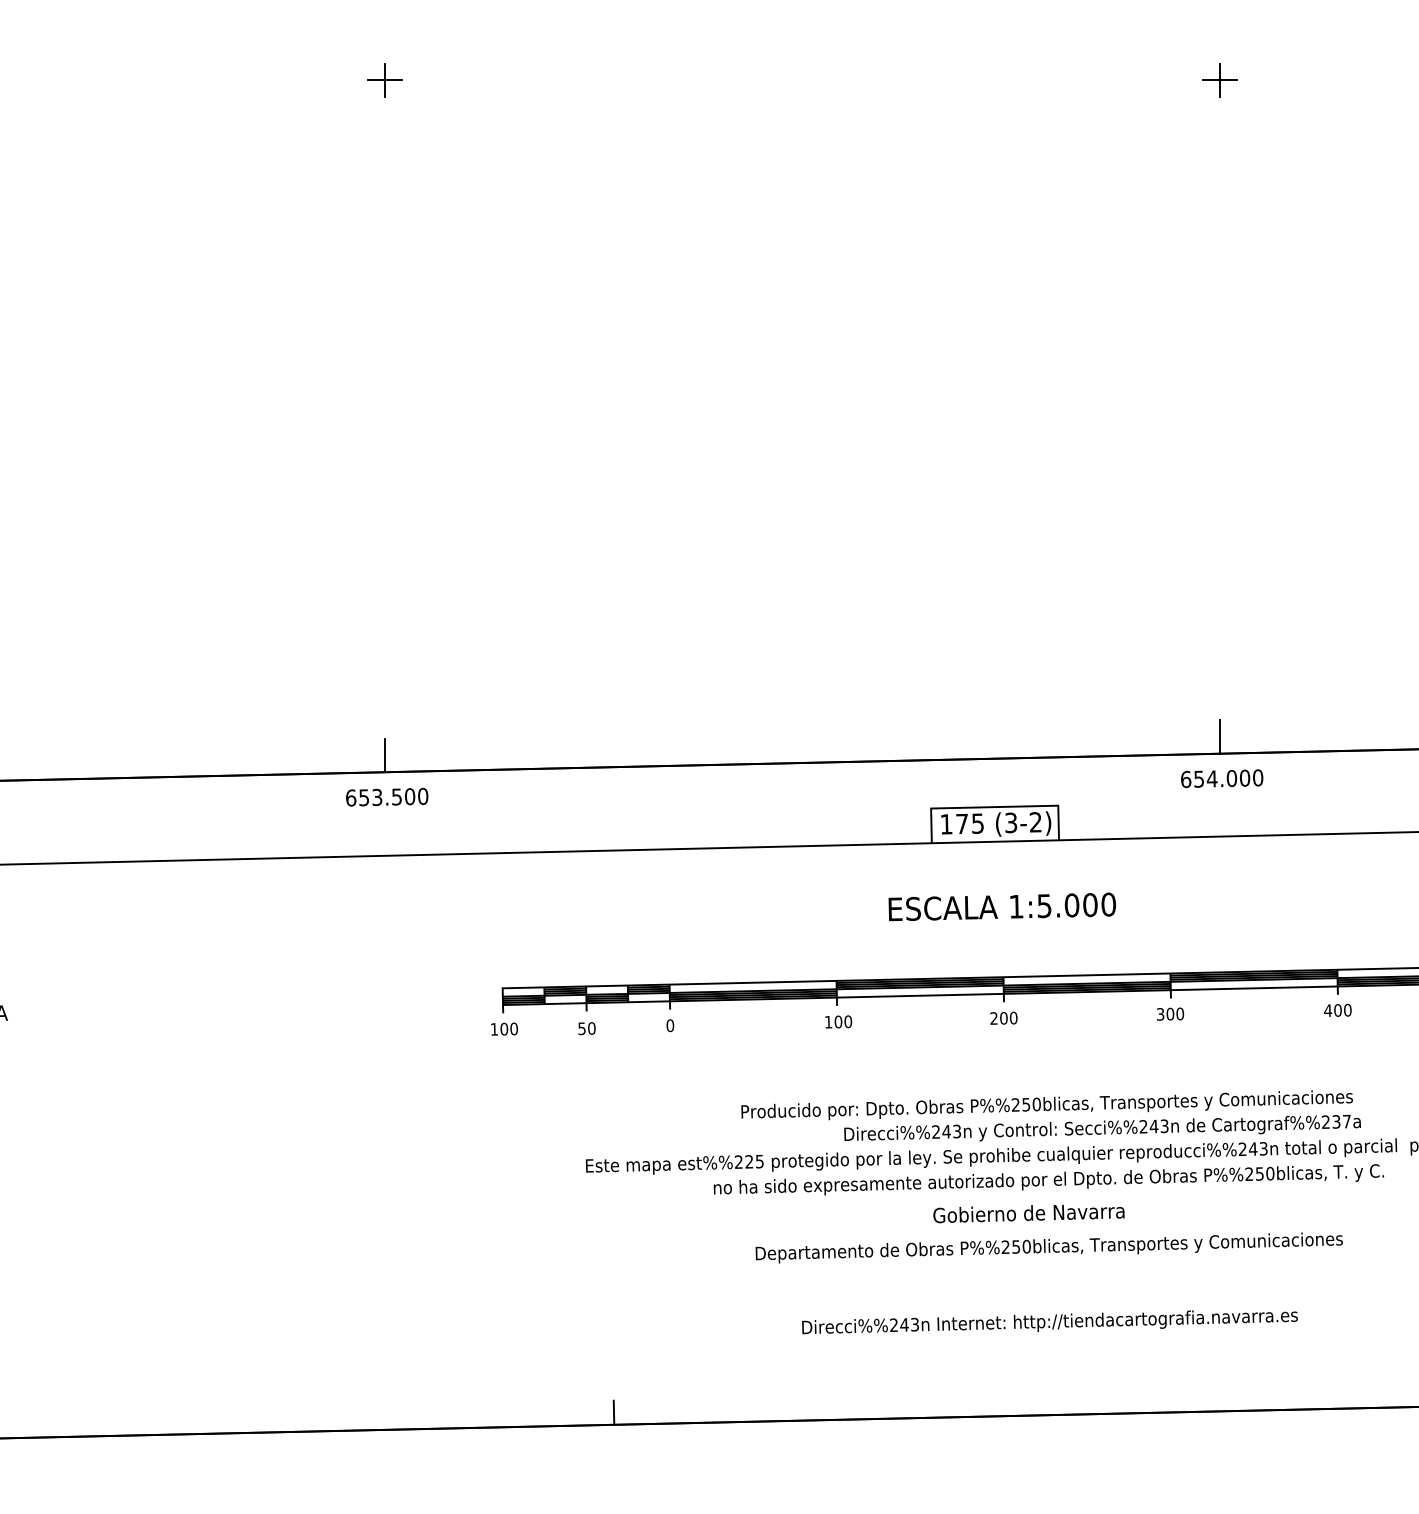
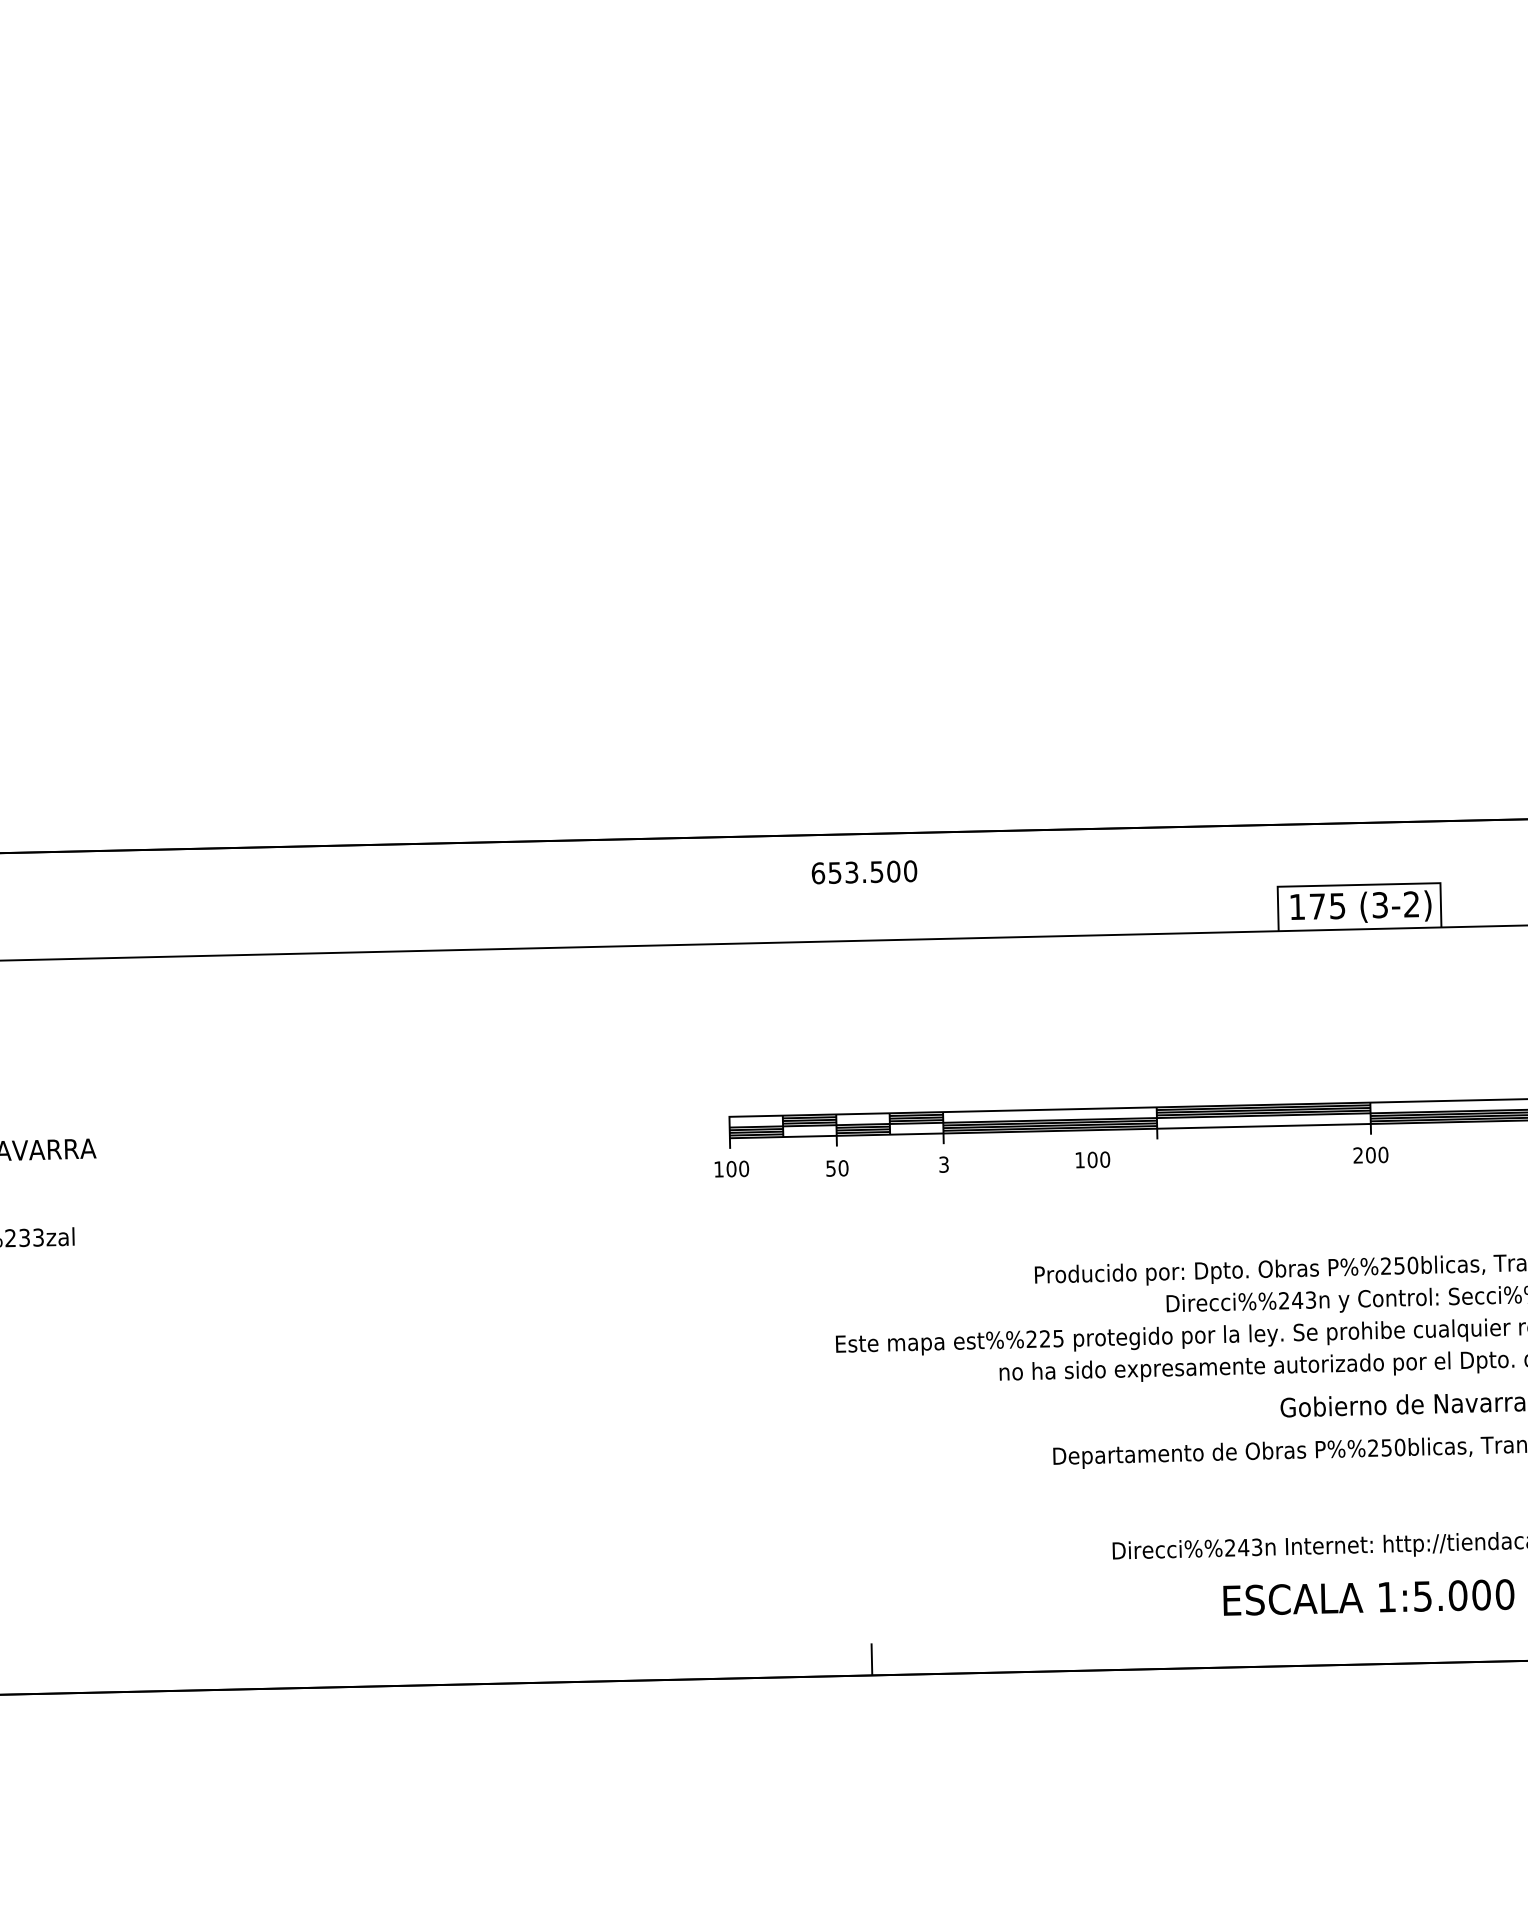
line: (385, 755) -> (579, 818), removed
text: (387, 796) -> (864, 871), moved
text: (1001, 906) -> (1367, 1596), moved
text: (838, 1021) -> (1092, 1159), moved
text: (670, 1025) -> (944, 1164), 0 -> 3

